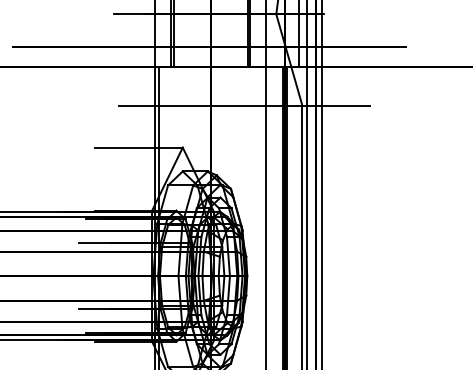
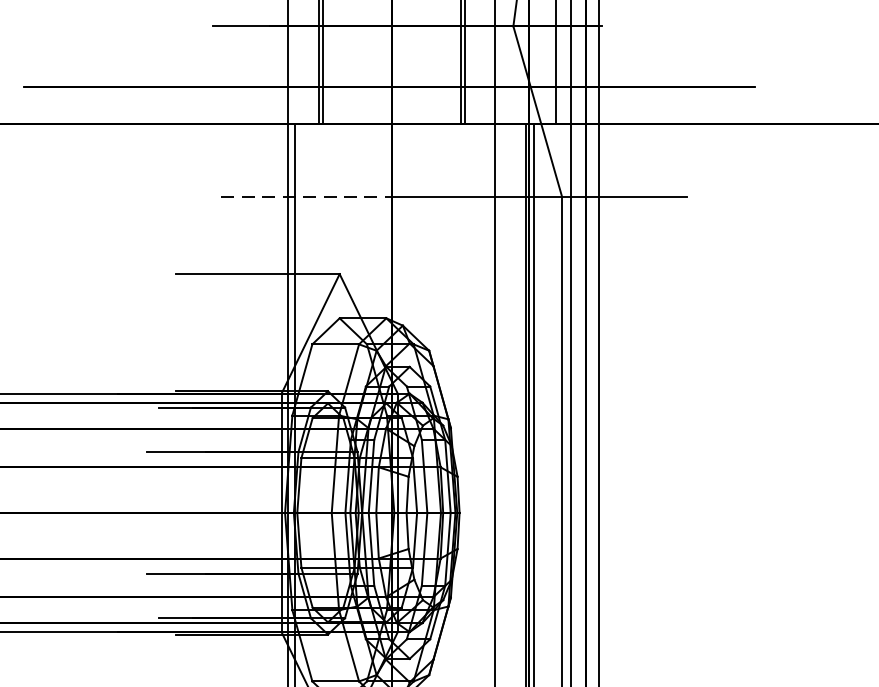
line: (164, 105) -> (305, 195), solid -> dashed

